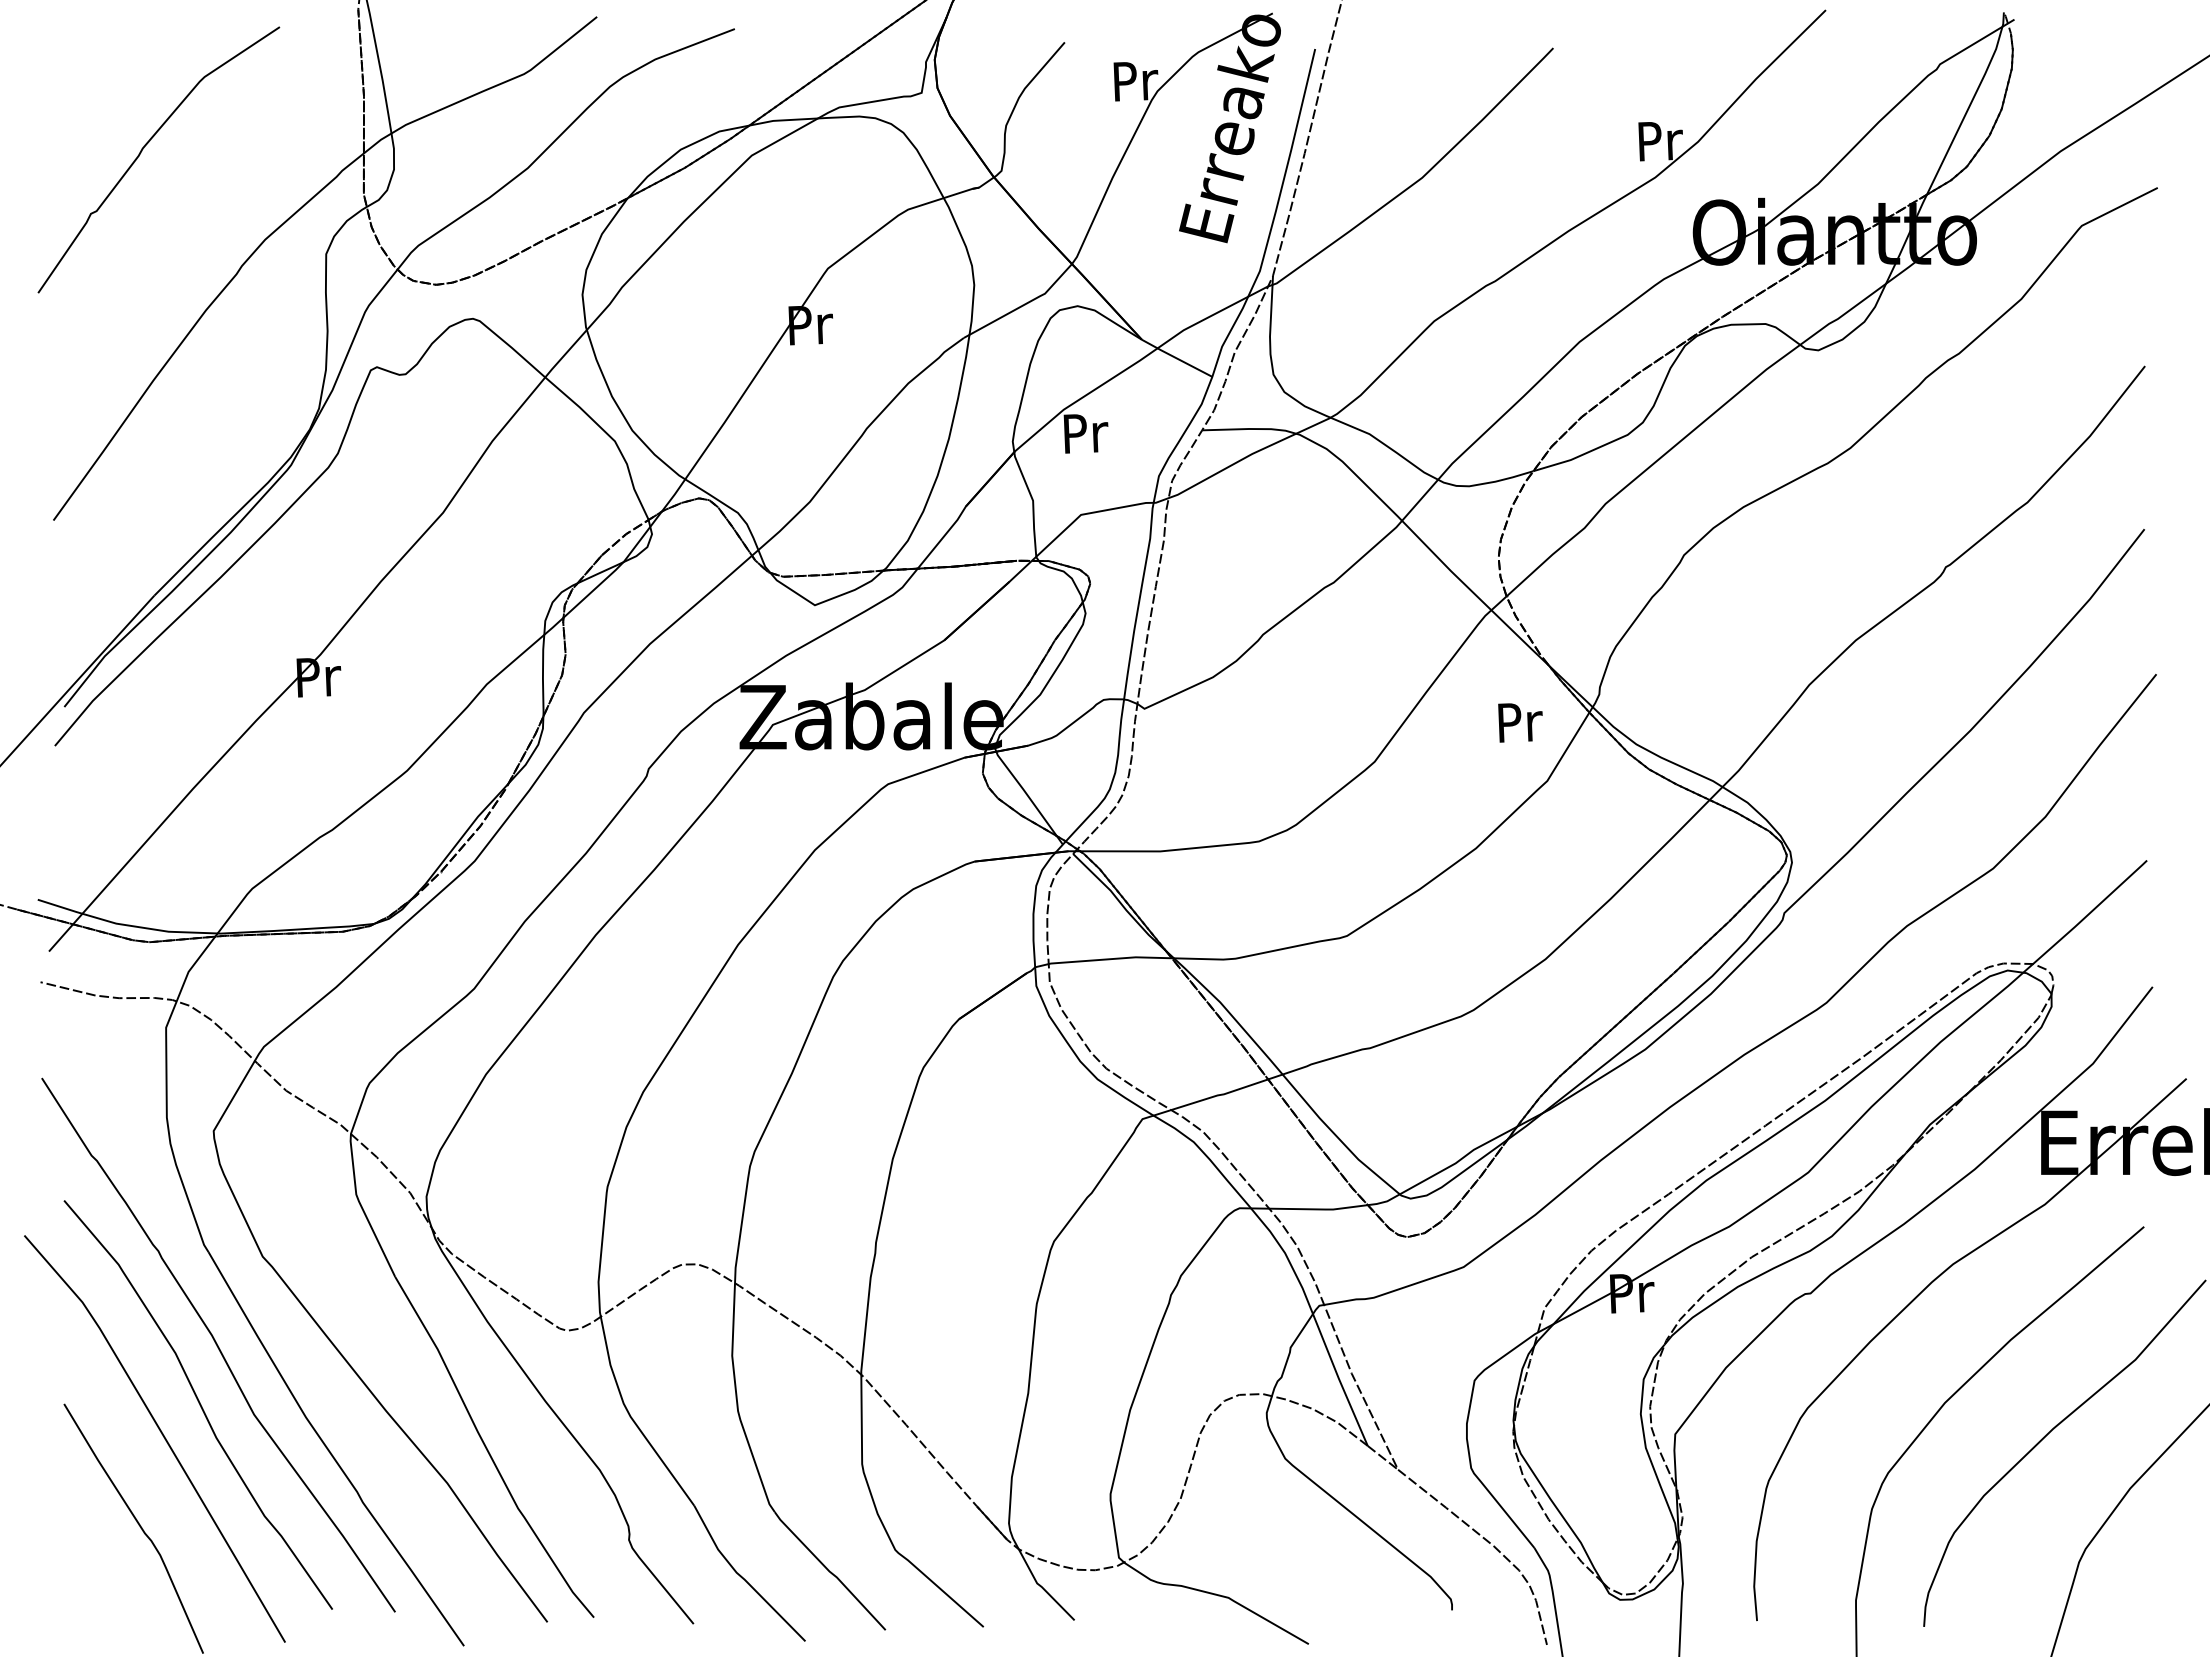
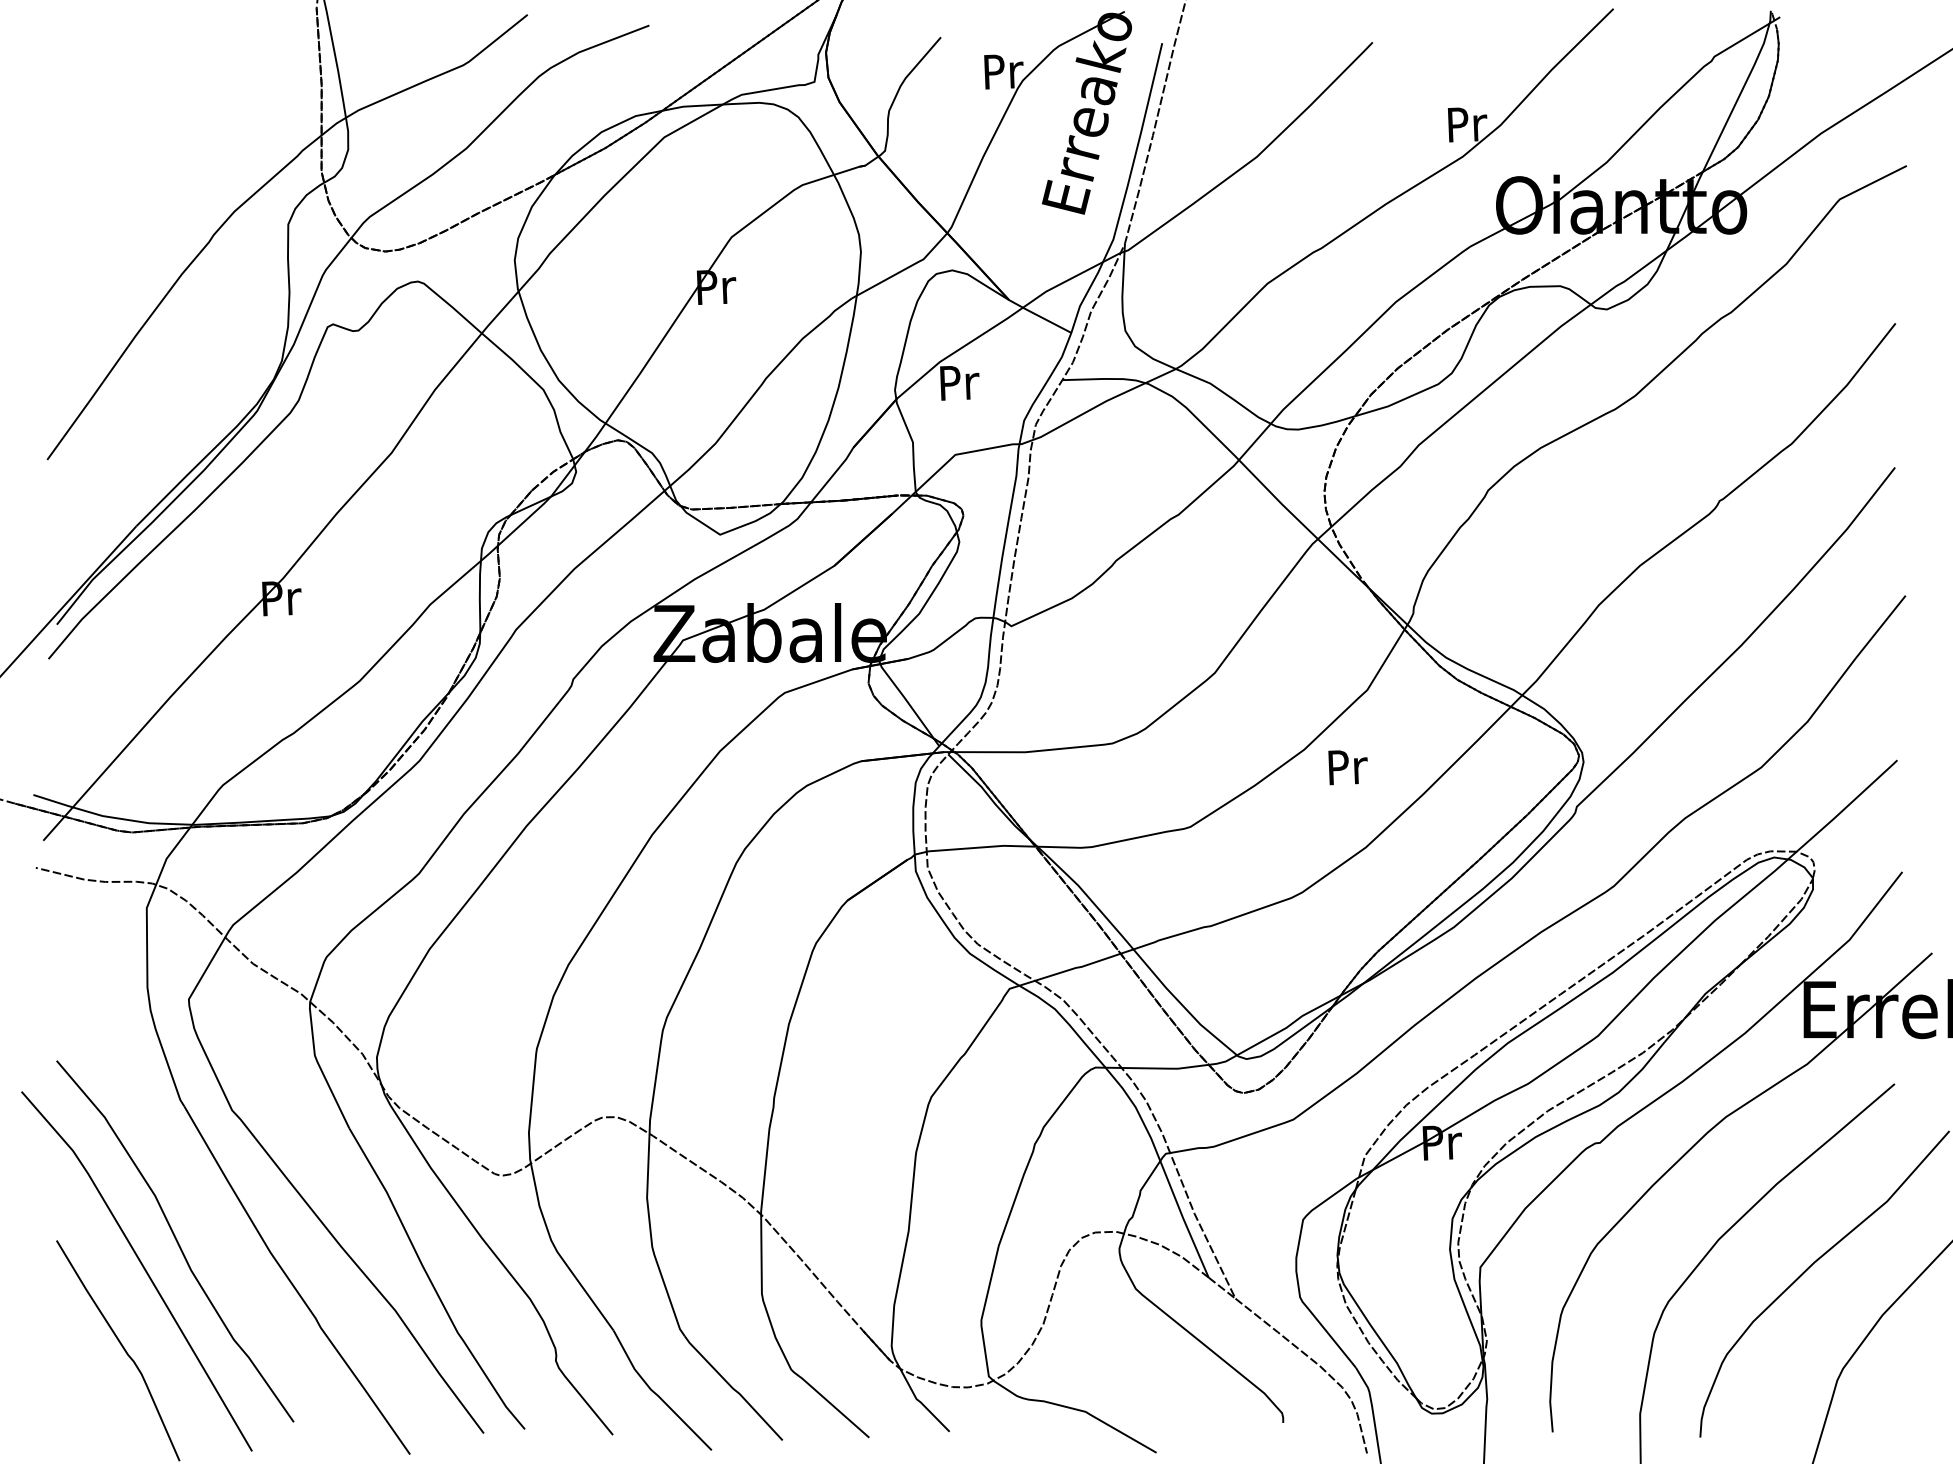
curve: (142, 151) -> (125, 133), removed
text: (1520, 722) -> (1348, 767), moved
curve: (217, 1344) -> (192, 1187), removed

